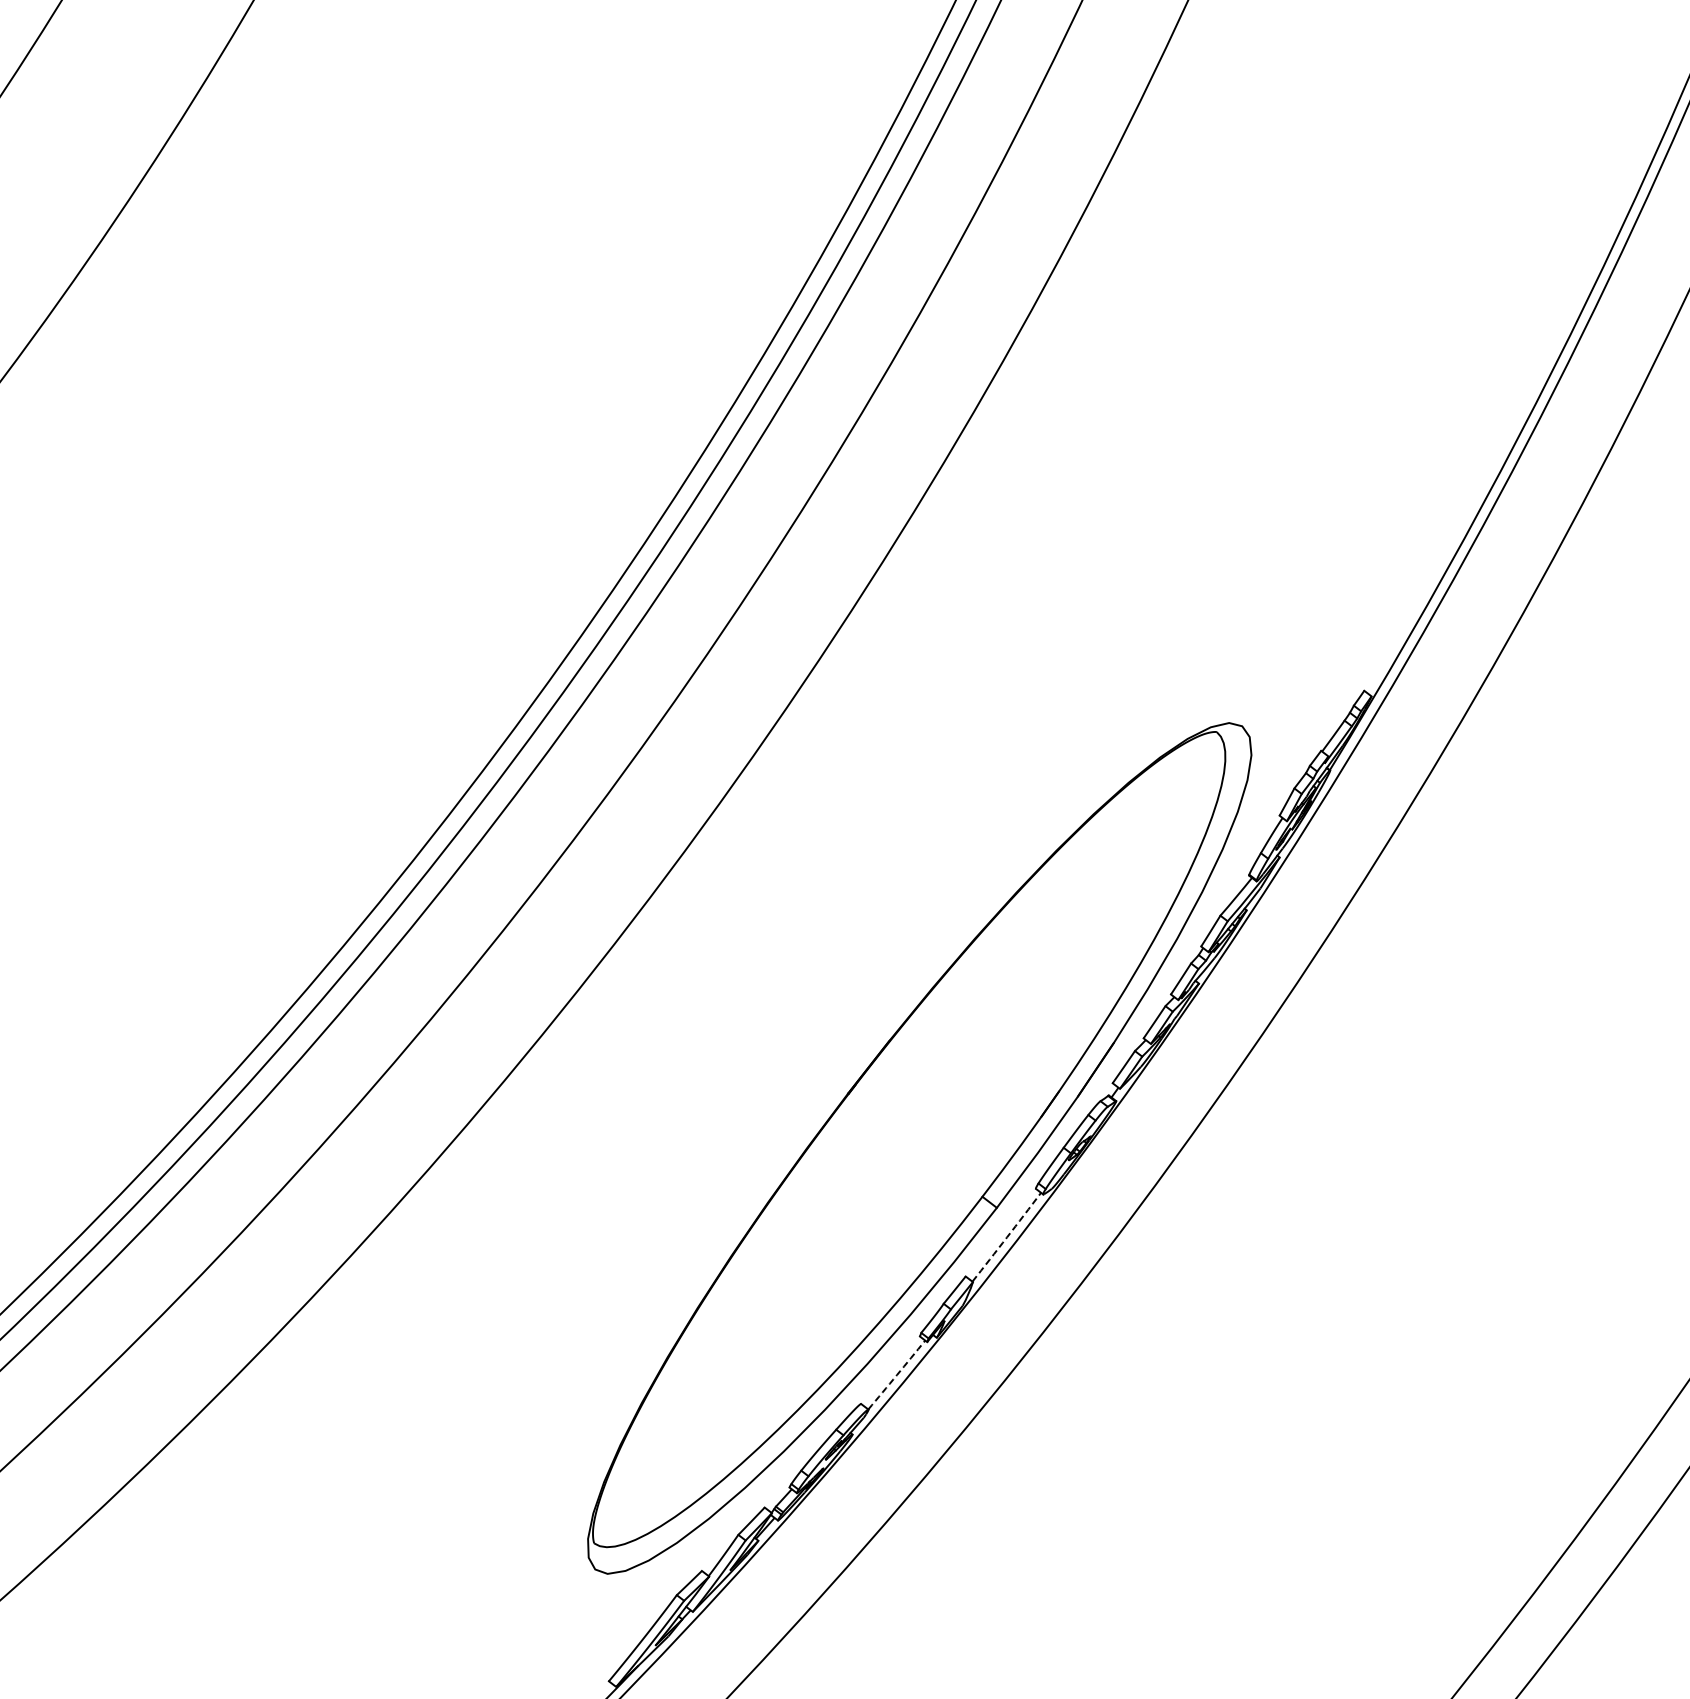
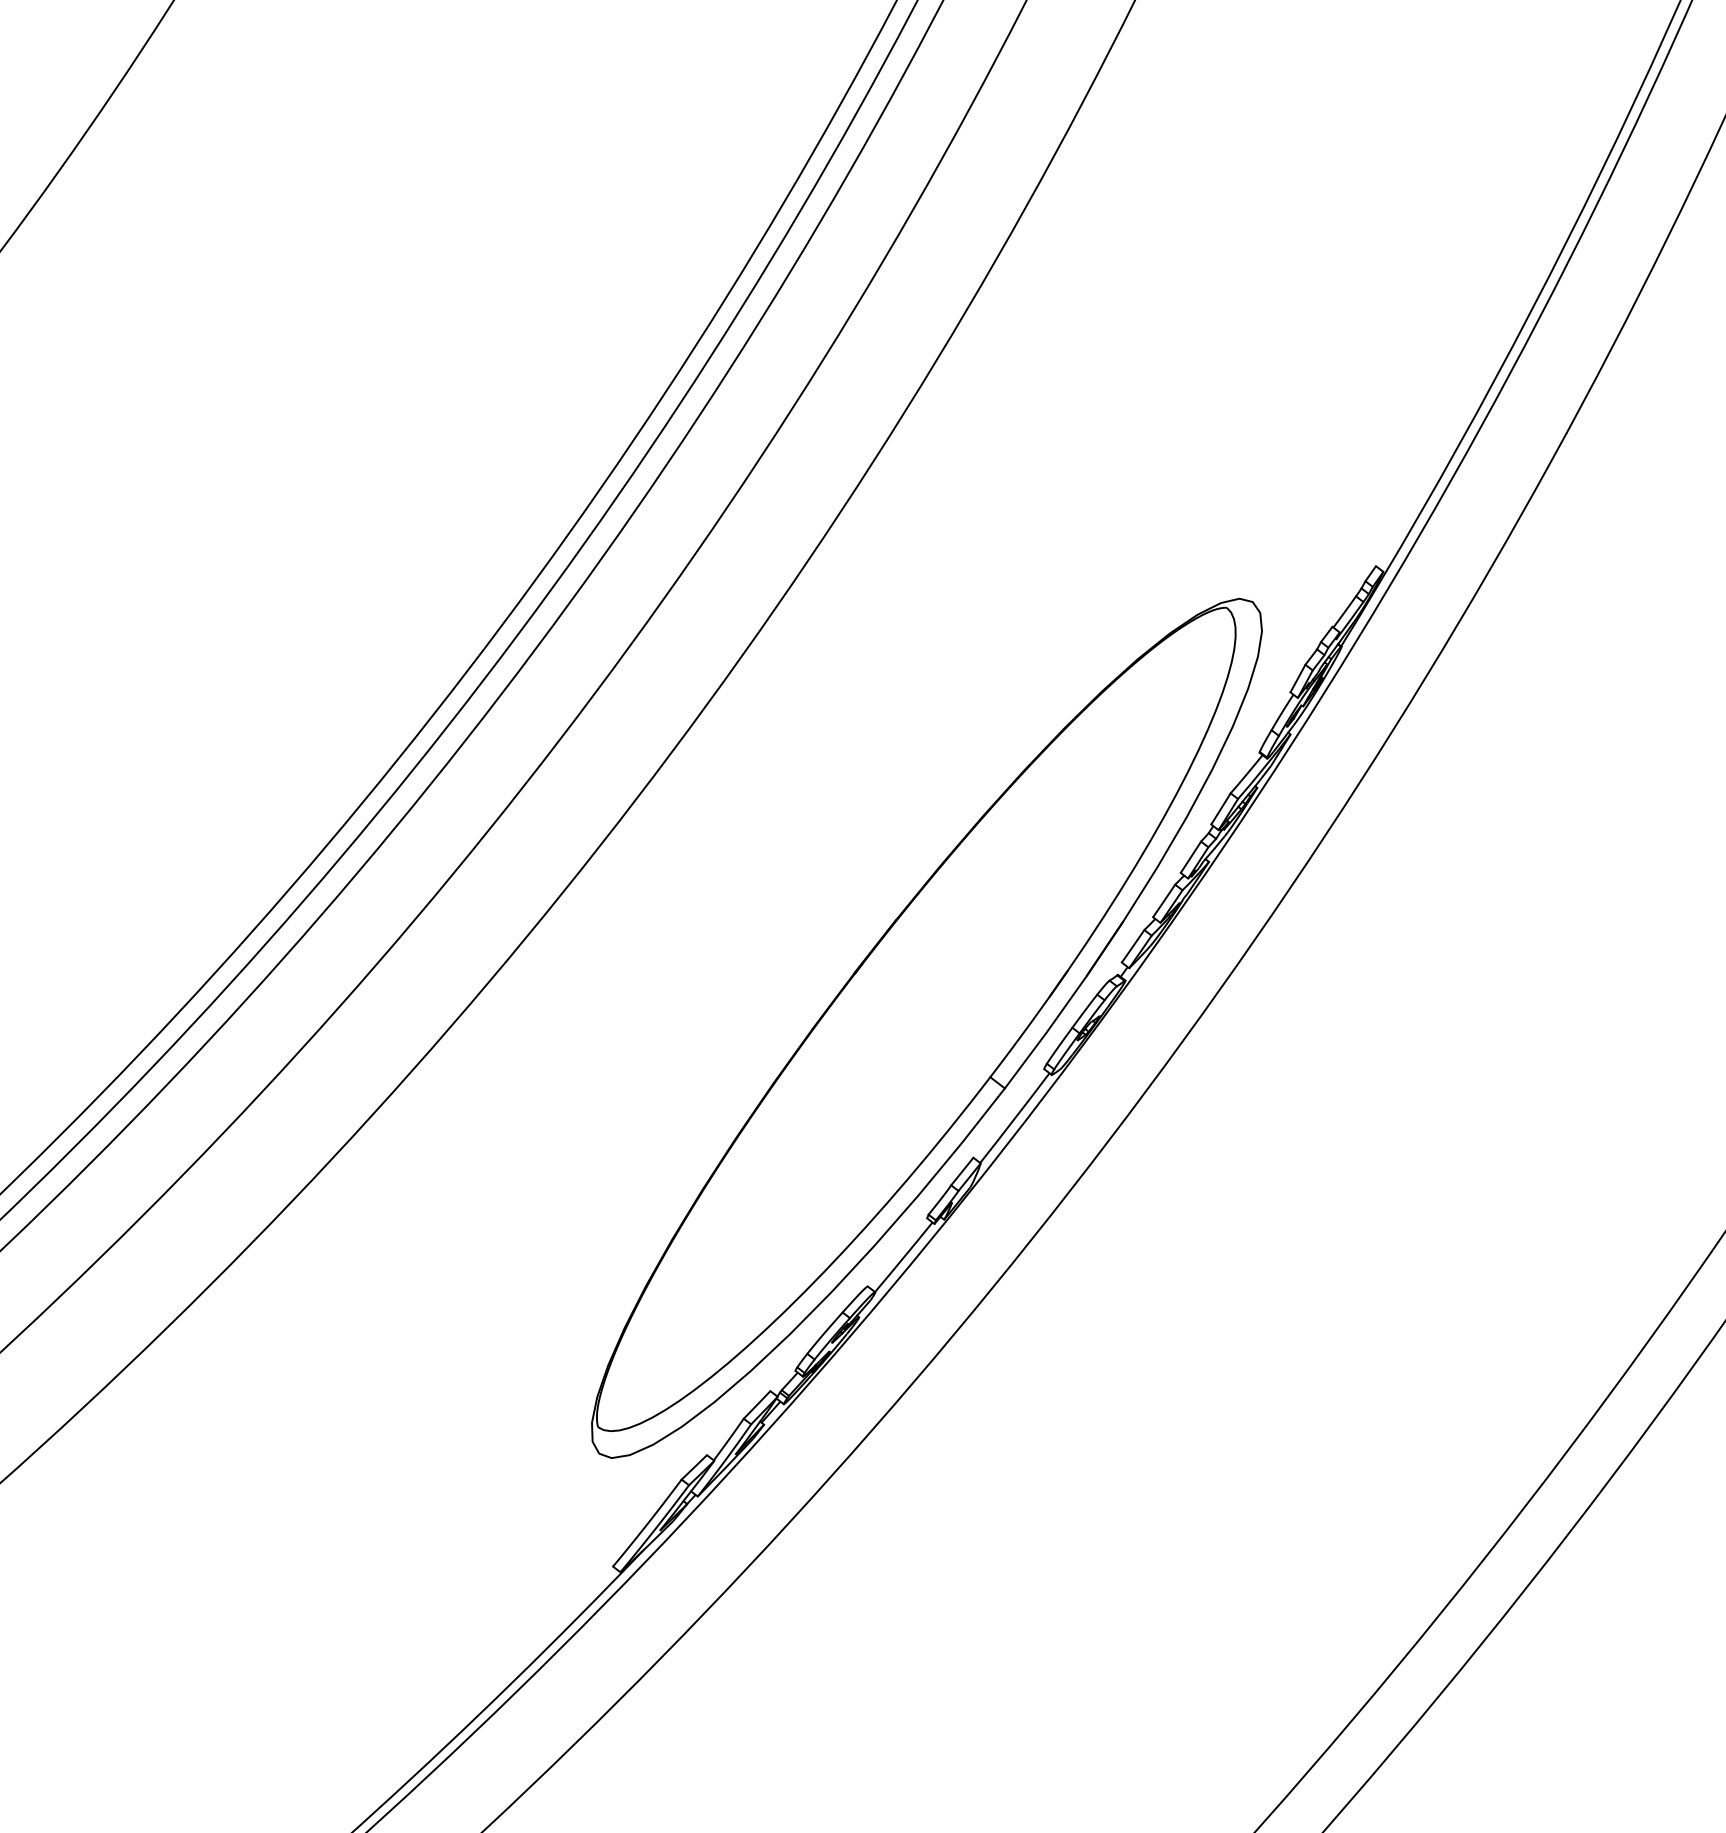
arc: (1007, 1237) -> (1015, 1118), dashed -> solid
arc: (896, 1375) -> (903, 1257), dashed -> solid

